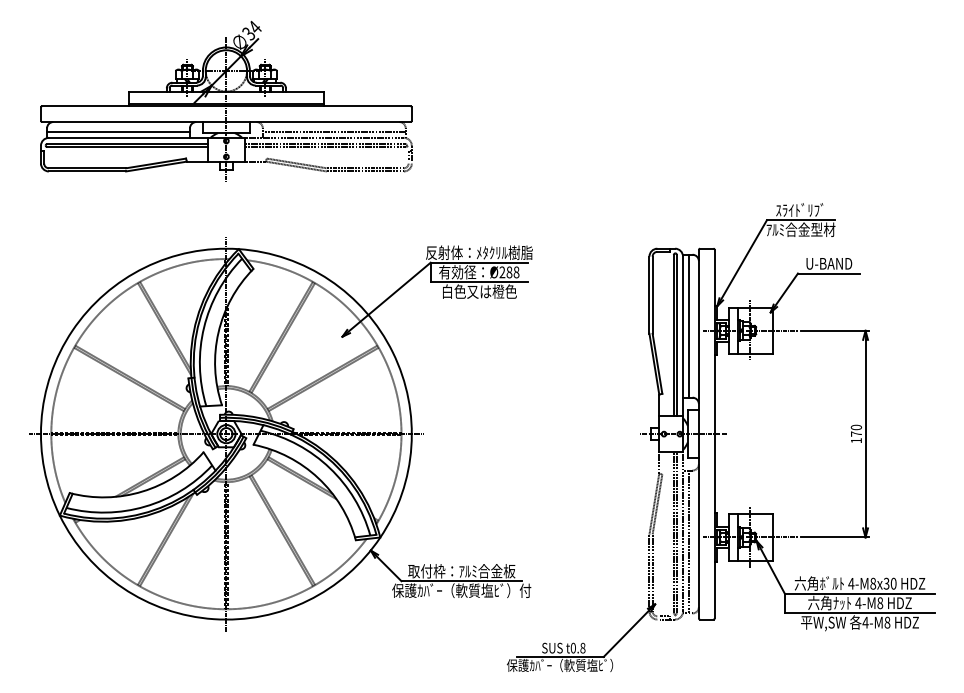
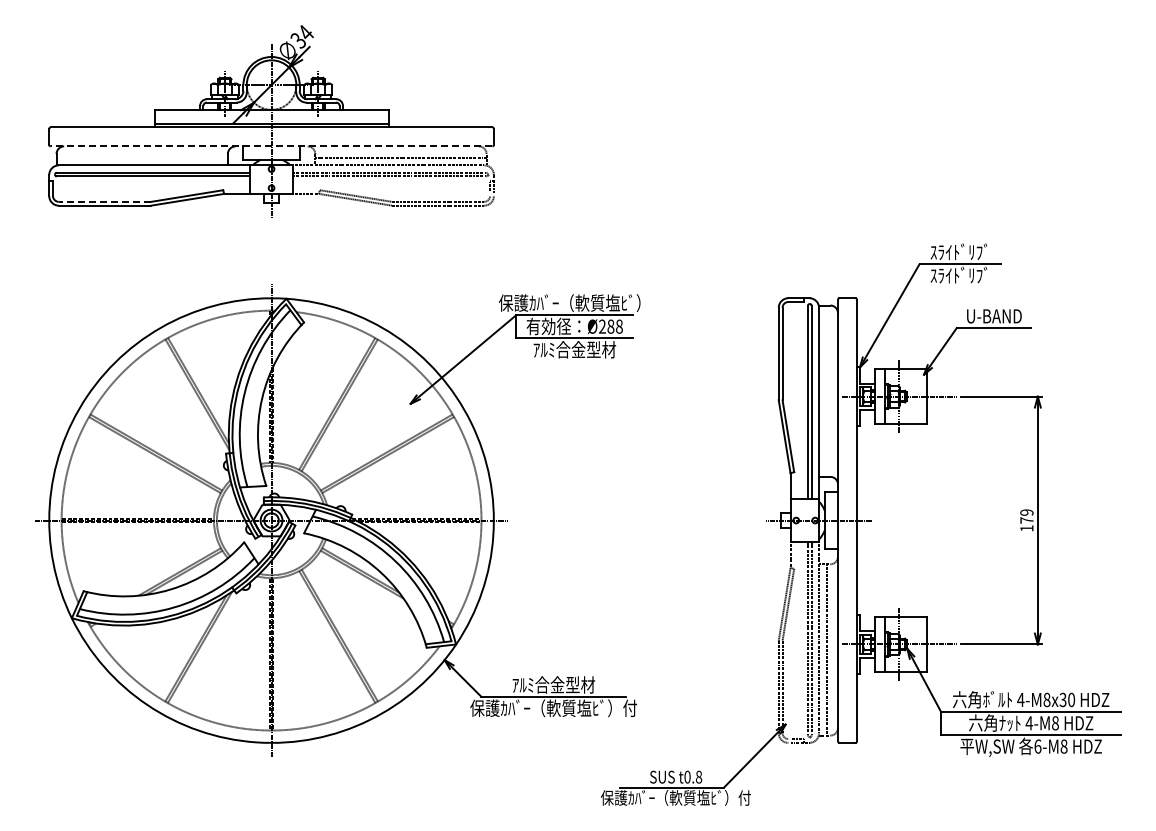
line: (226, 122) -> (271, 146), solid -> dashed
line: (117, 131) -> (141, 157), removed
line: (87, 168) -> (104, 201), solid -> dashed
text: (801, 229) -> (960, 275), ｱﾙﾐ合金型材 -> ｽﾗｲﾄﾞﾘﾌﾞ
text: (474, 252) -> (569, 302), 反射体：ﾒﾀｸﾘﾙ樹脂 -> 保護ｶﾊﾞｰ（軟質塩ﾋﾞ）
text: (479, 291) -> (575, 349), 白色又は橙色 -> ｱﾙﾐ合金型材
line: (689, 325) -> (826, 390), removed
text: (856, 427) -> (1026, 512), 170 -> 179
text: (461, 570) -> (553, 684), 取付枠：ｱﾙﾐ合金板 -> ｱﾙﾐ合金型材
text: (865, 622) -> (1037, 746), 4-M8 -> 6-M8
text: (563, 665) -> (675, 797), 保護ｶﾊﾞｰ（軟質塩ﾋﾞ） -> 保護ｶﾊﾞｰ（軟質塩ﾋﾞ）付

